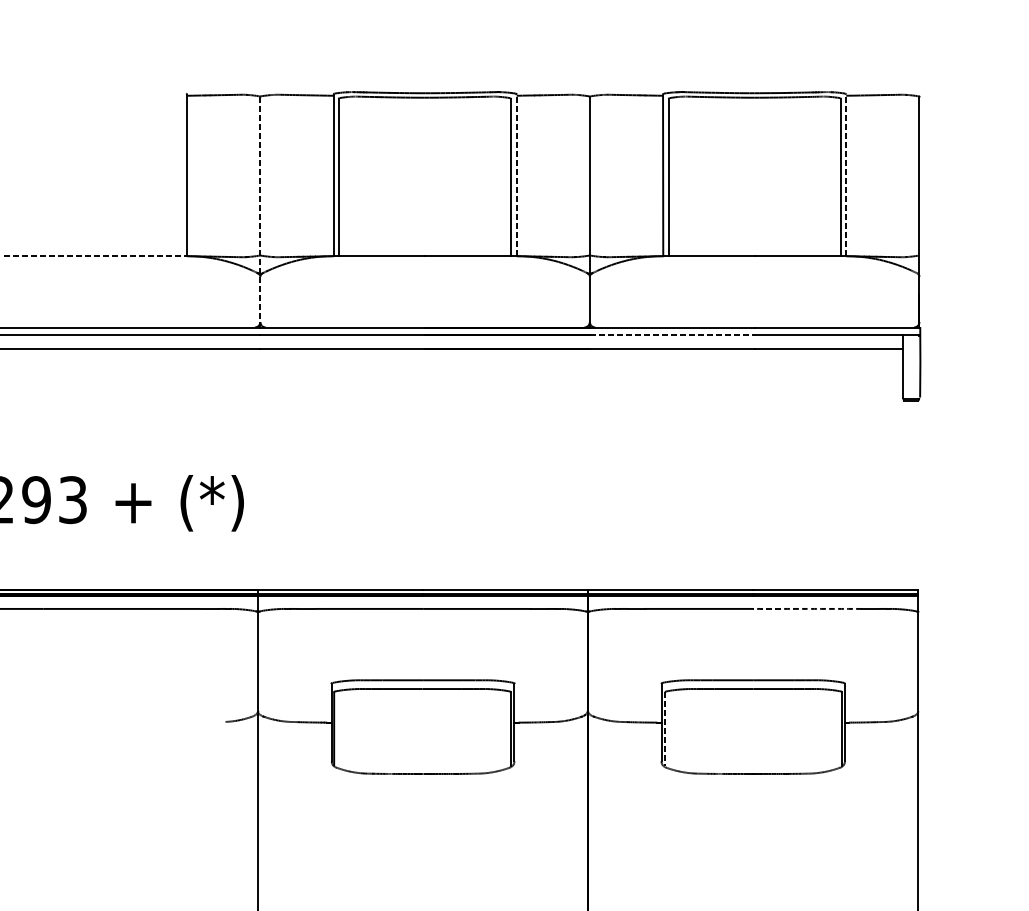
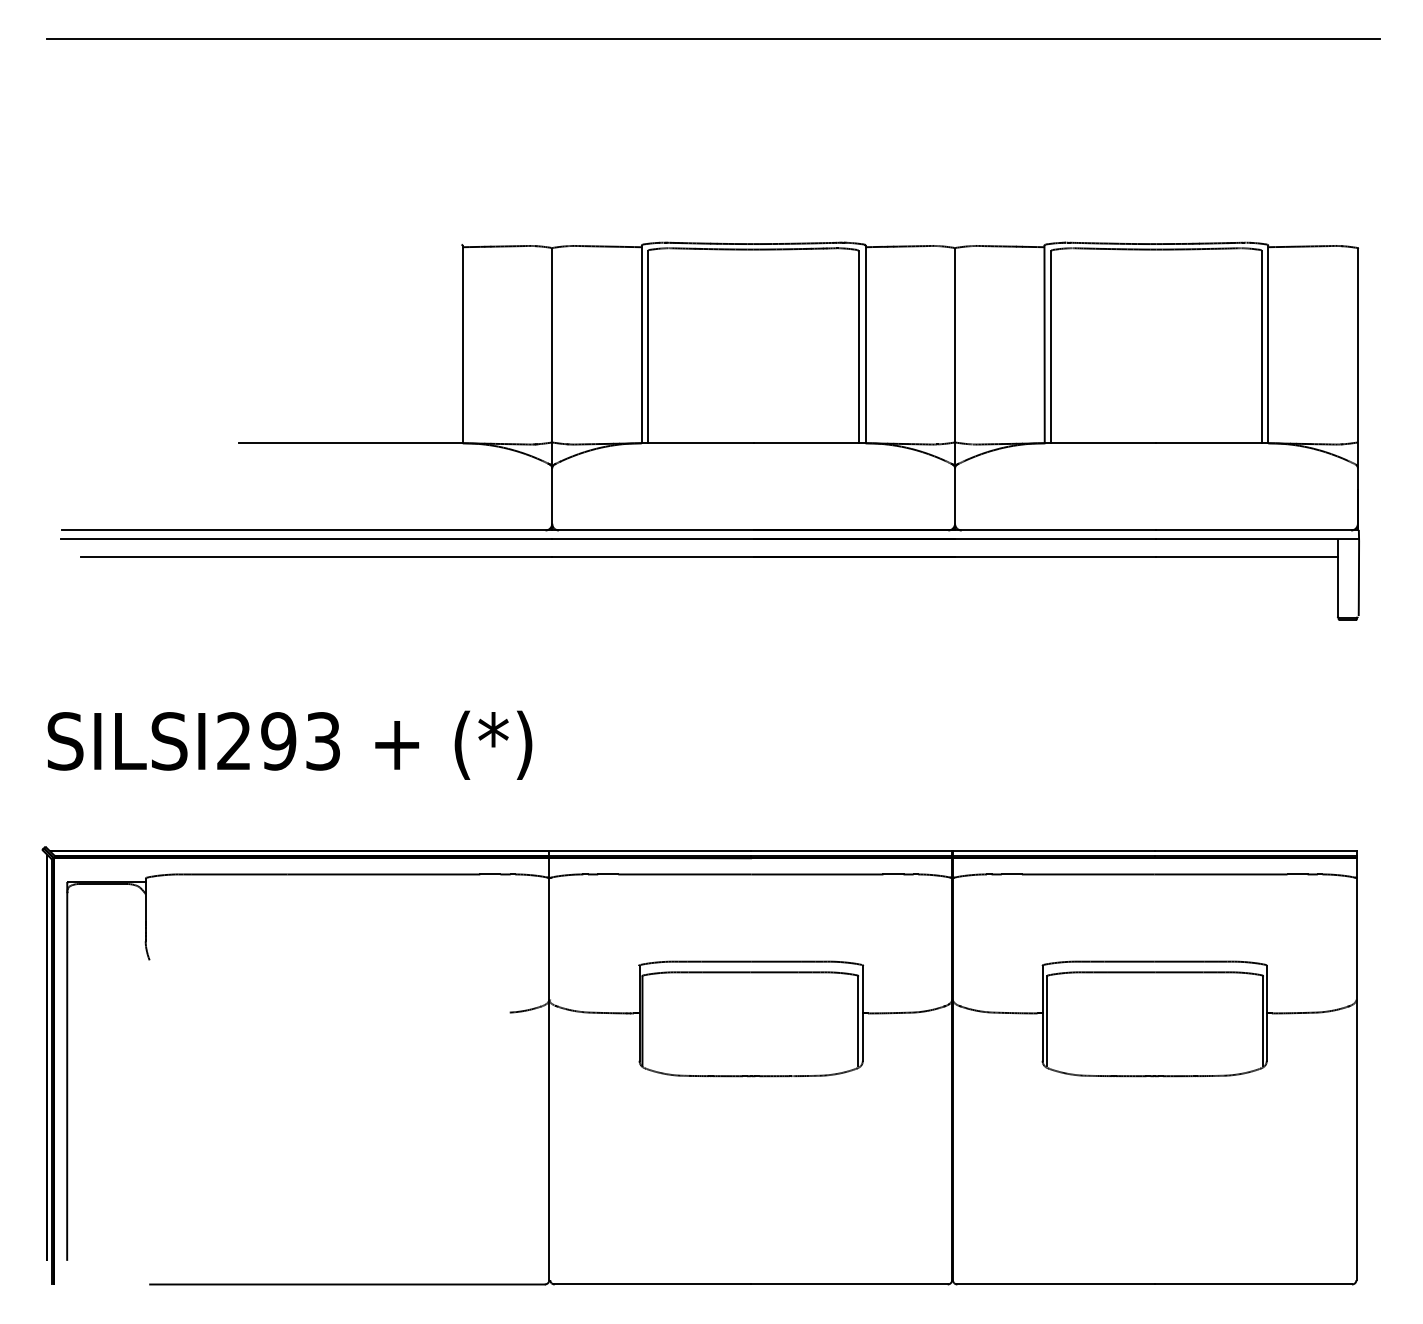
line: (516, 175) -> (865, 344), dashed -> solid
line: (846, 175) -> (1268, 344), dashed -> solid
line: (260, 212) -> (552, 389), dashed -> solid
line: (95, 256) -> (350, 443), dashed -> solid
line: (672, 334) -> (1055, 539), dashed -> solid
arc: (807, 608) -> (1221, 874), dashed -> solid
line: (665, 729) -> (1047, 1021), dashed -> solid

